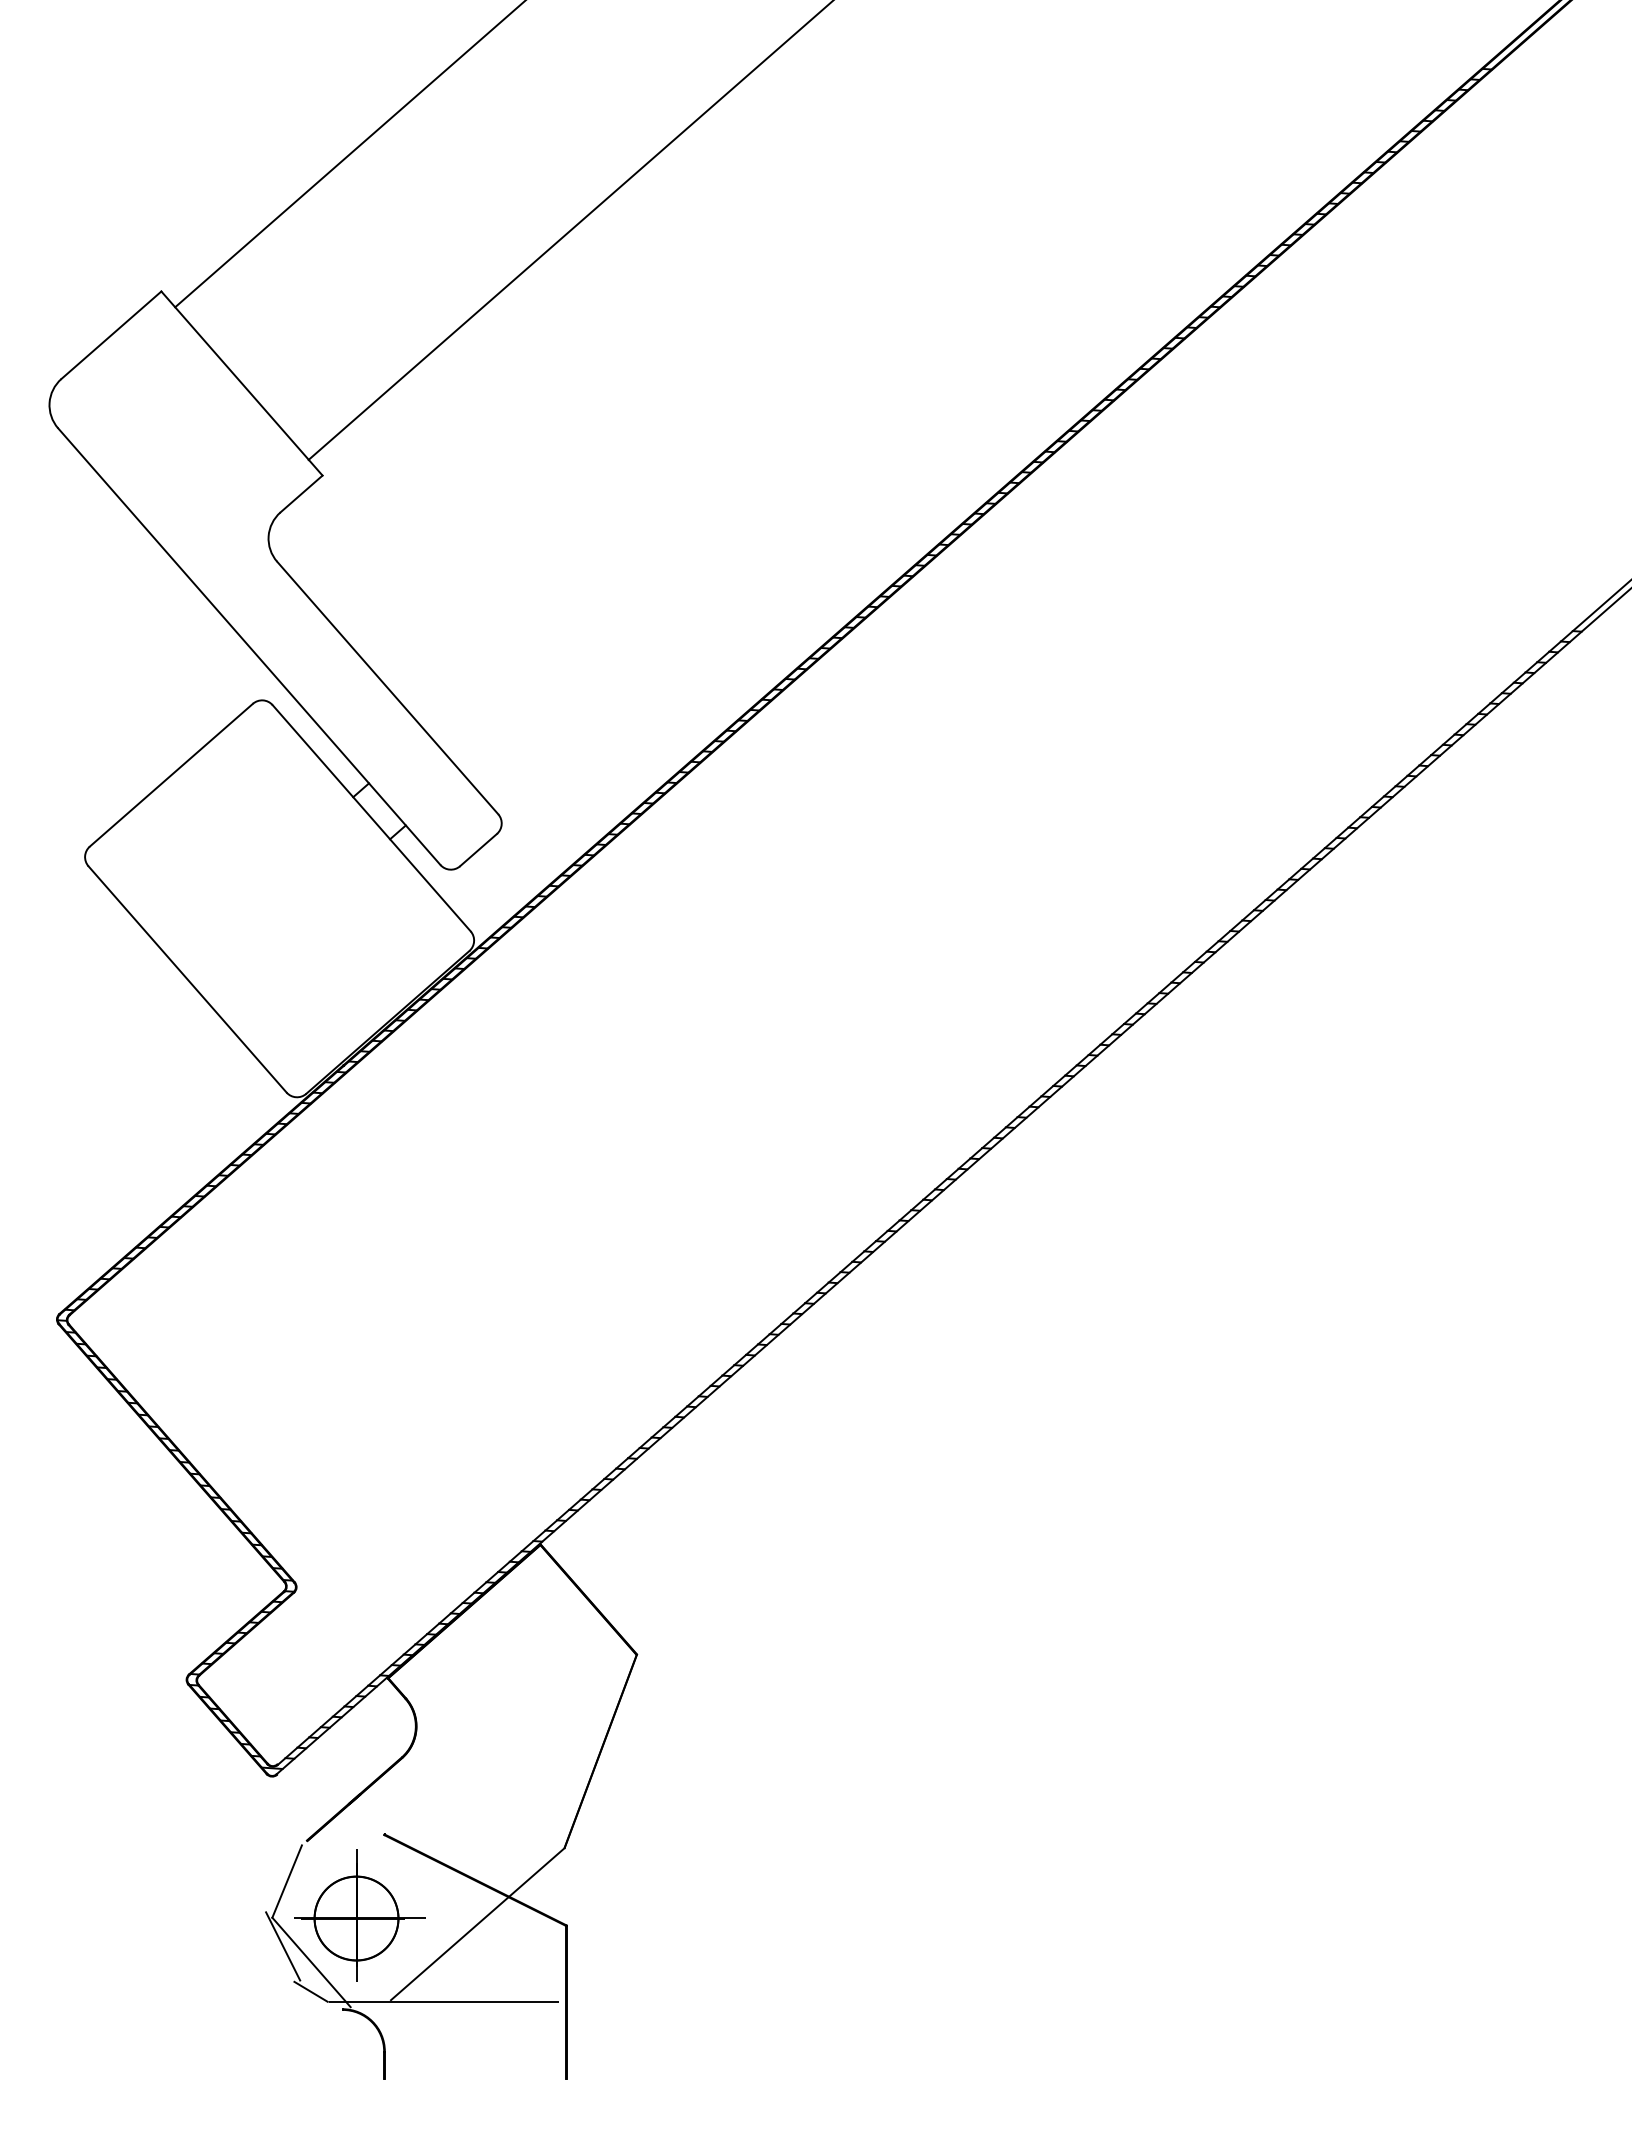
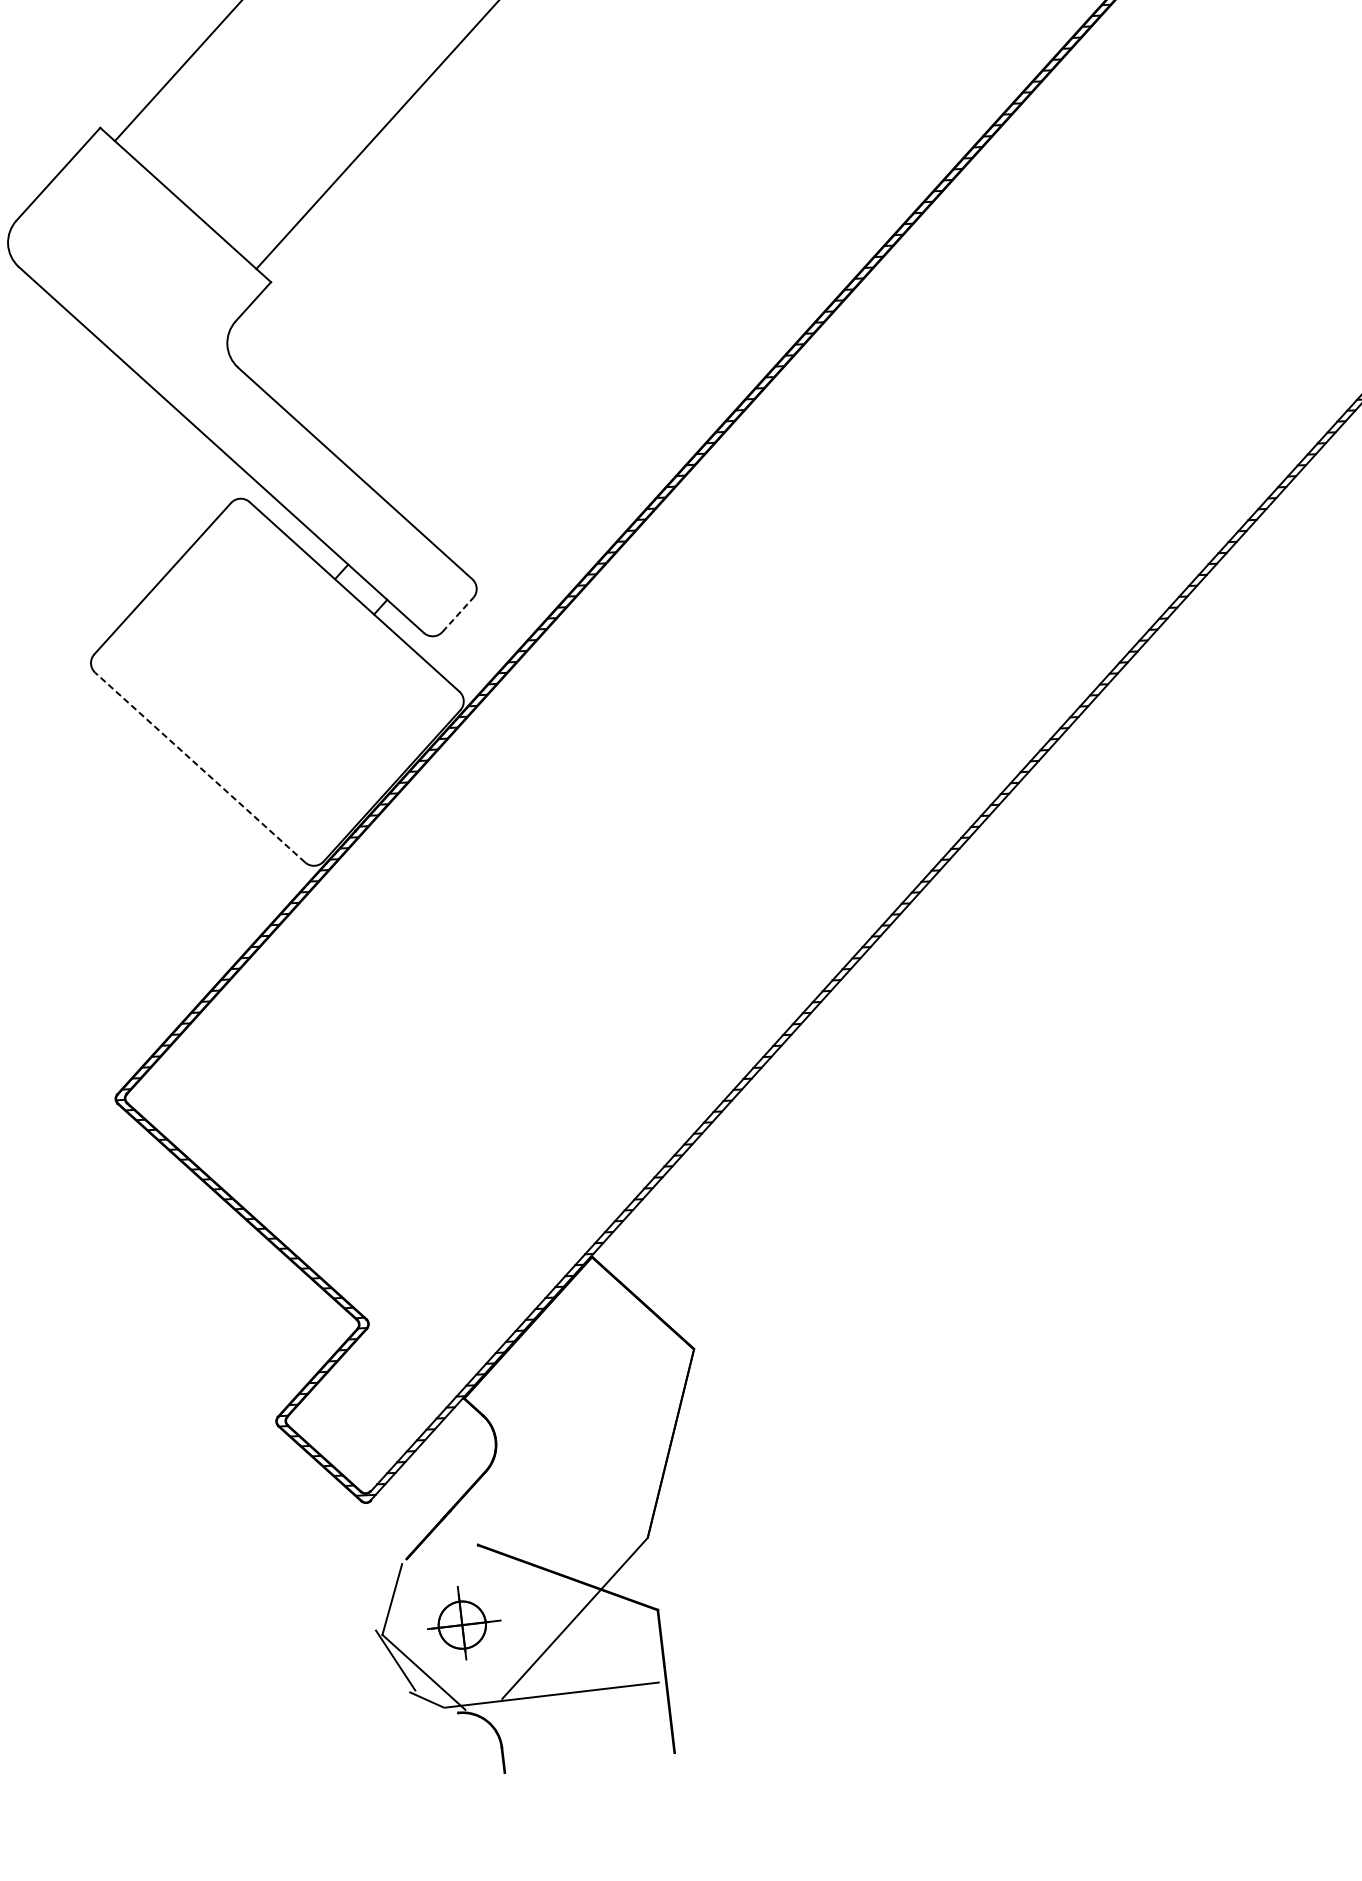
line: (478, 849) -> (457, 614), solid -> dashed
line: (187, 979) -> (200, 767), solid -> dashed
part: (359, 1915) -> (463, 1623), size x0.6

